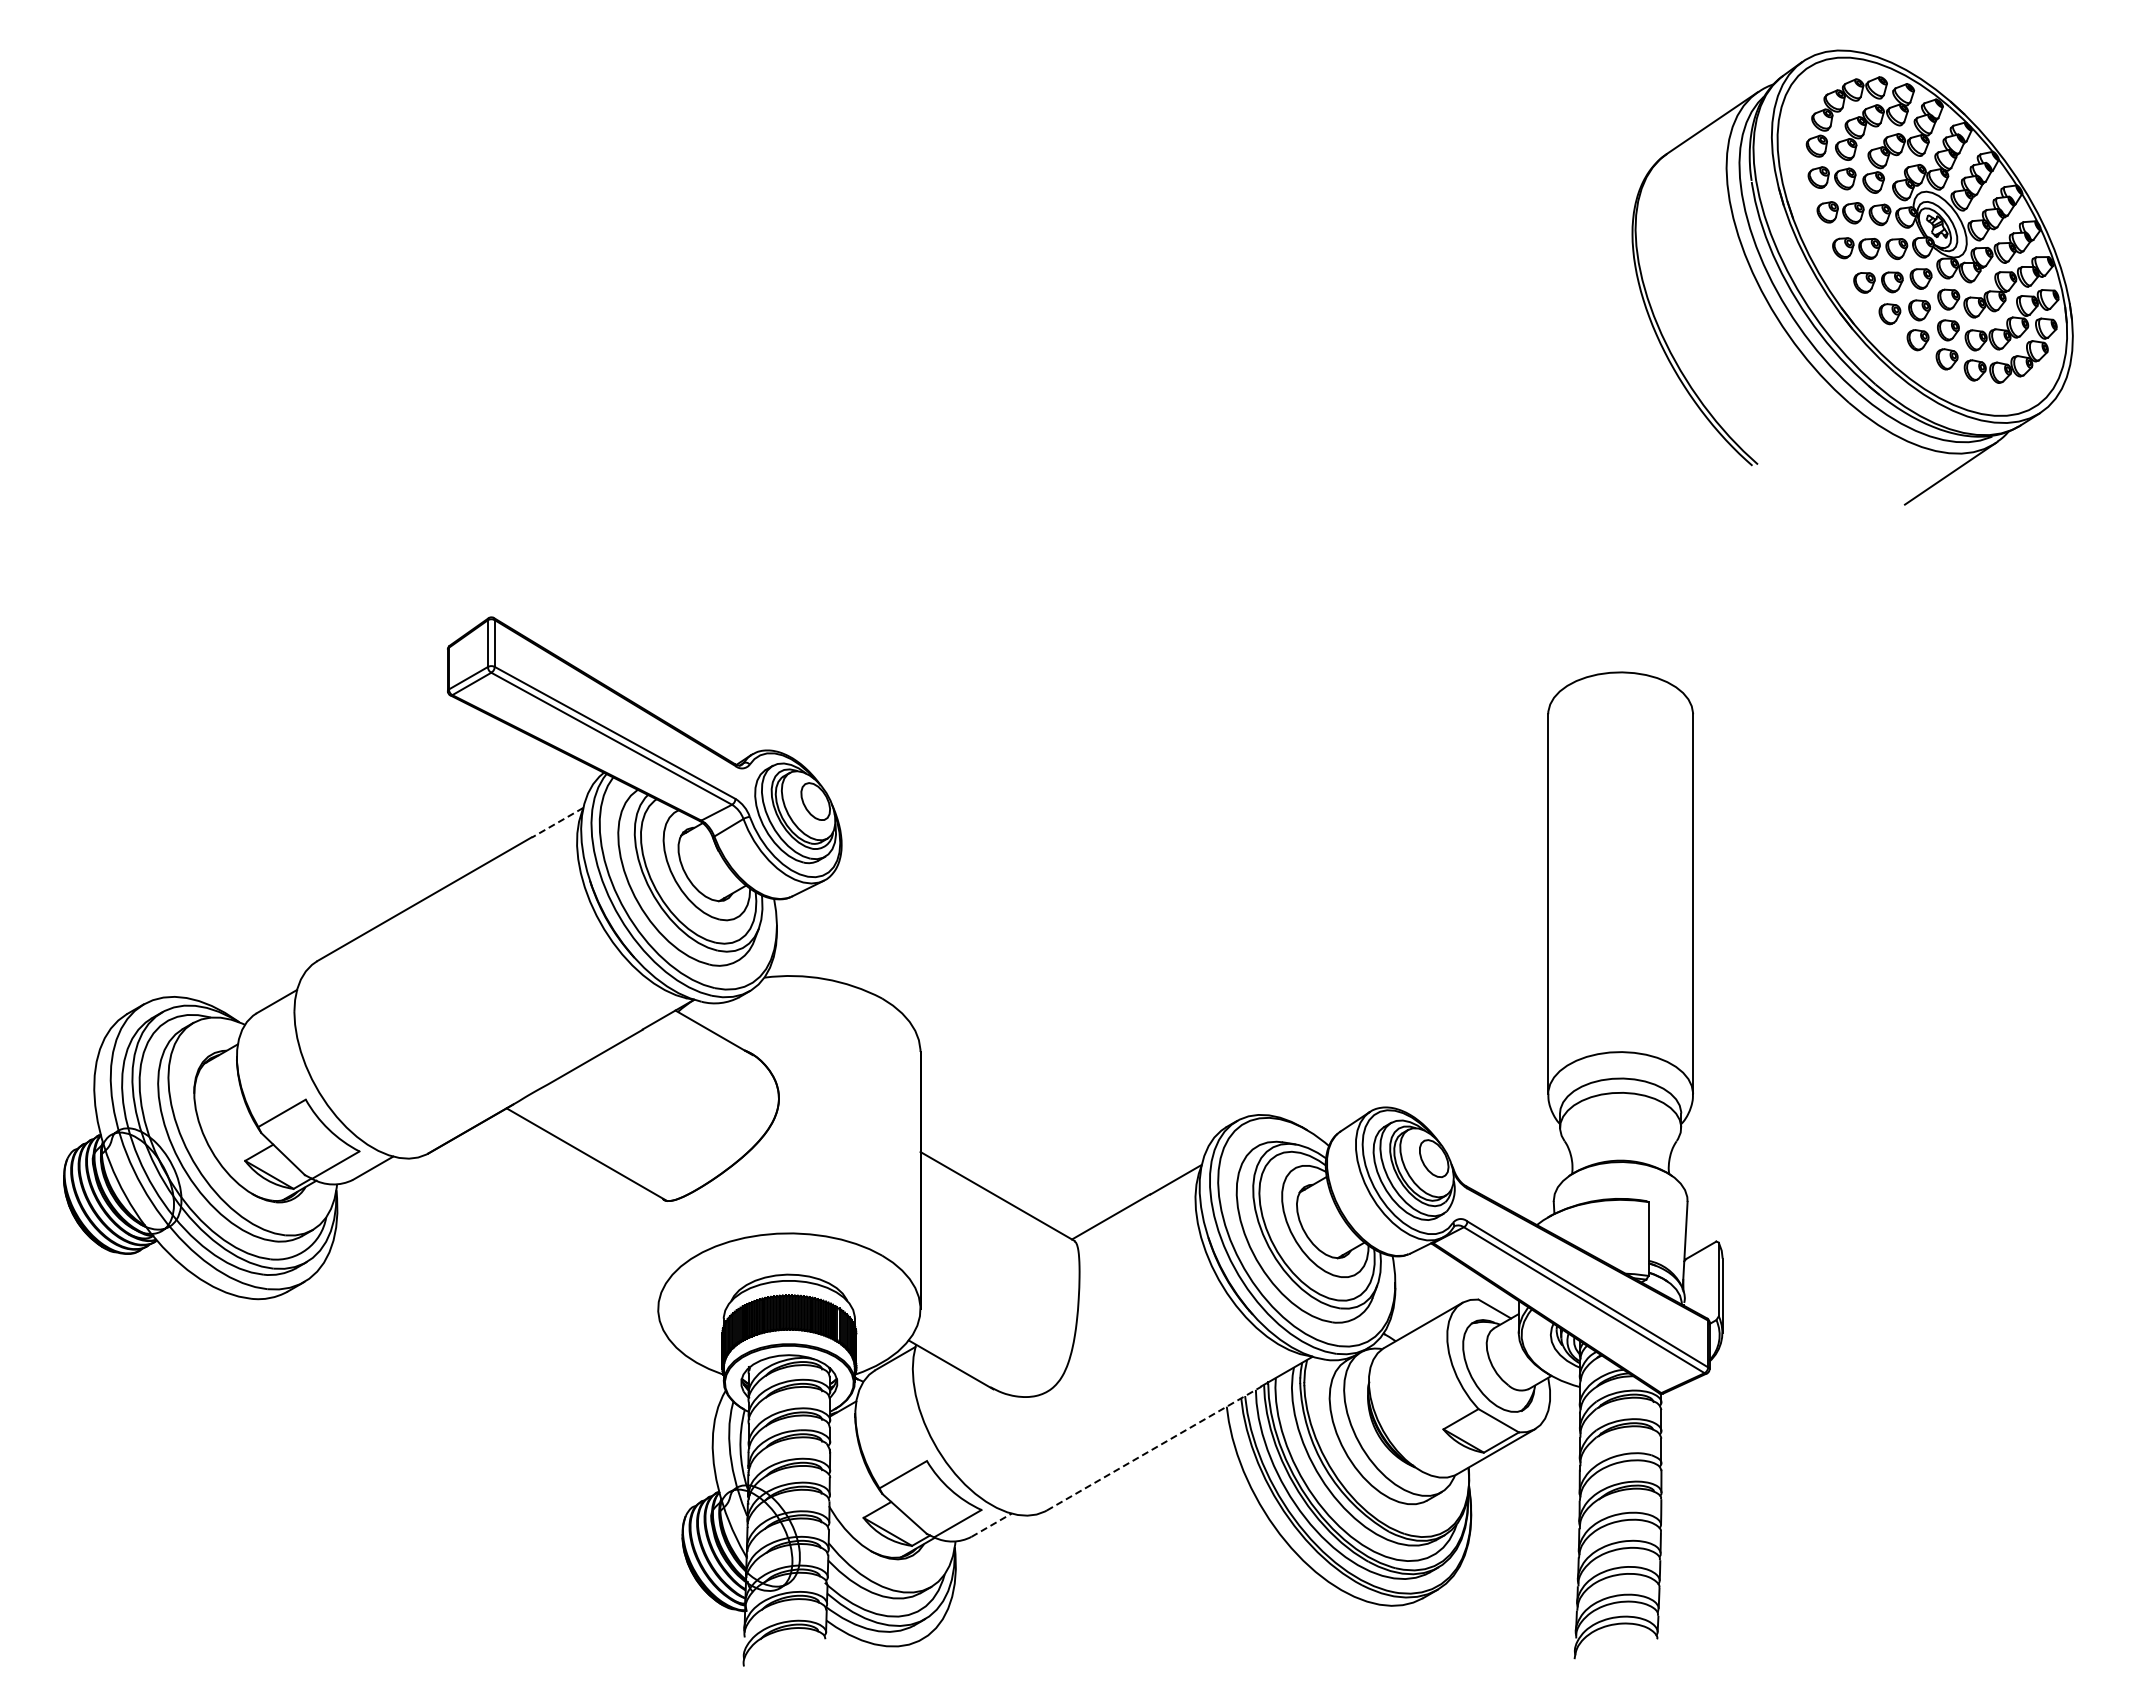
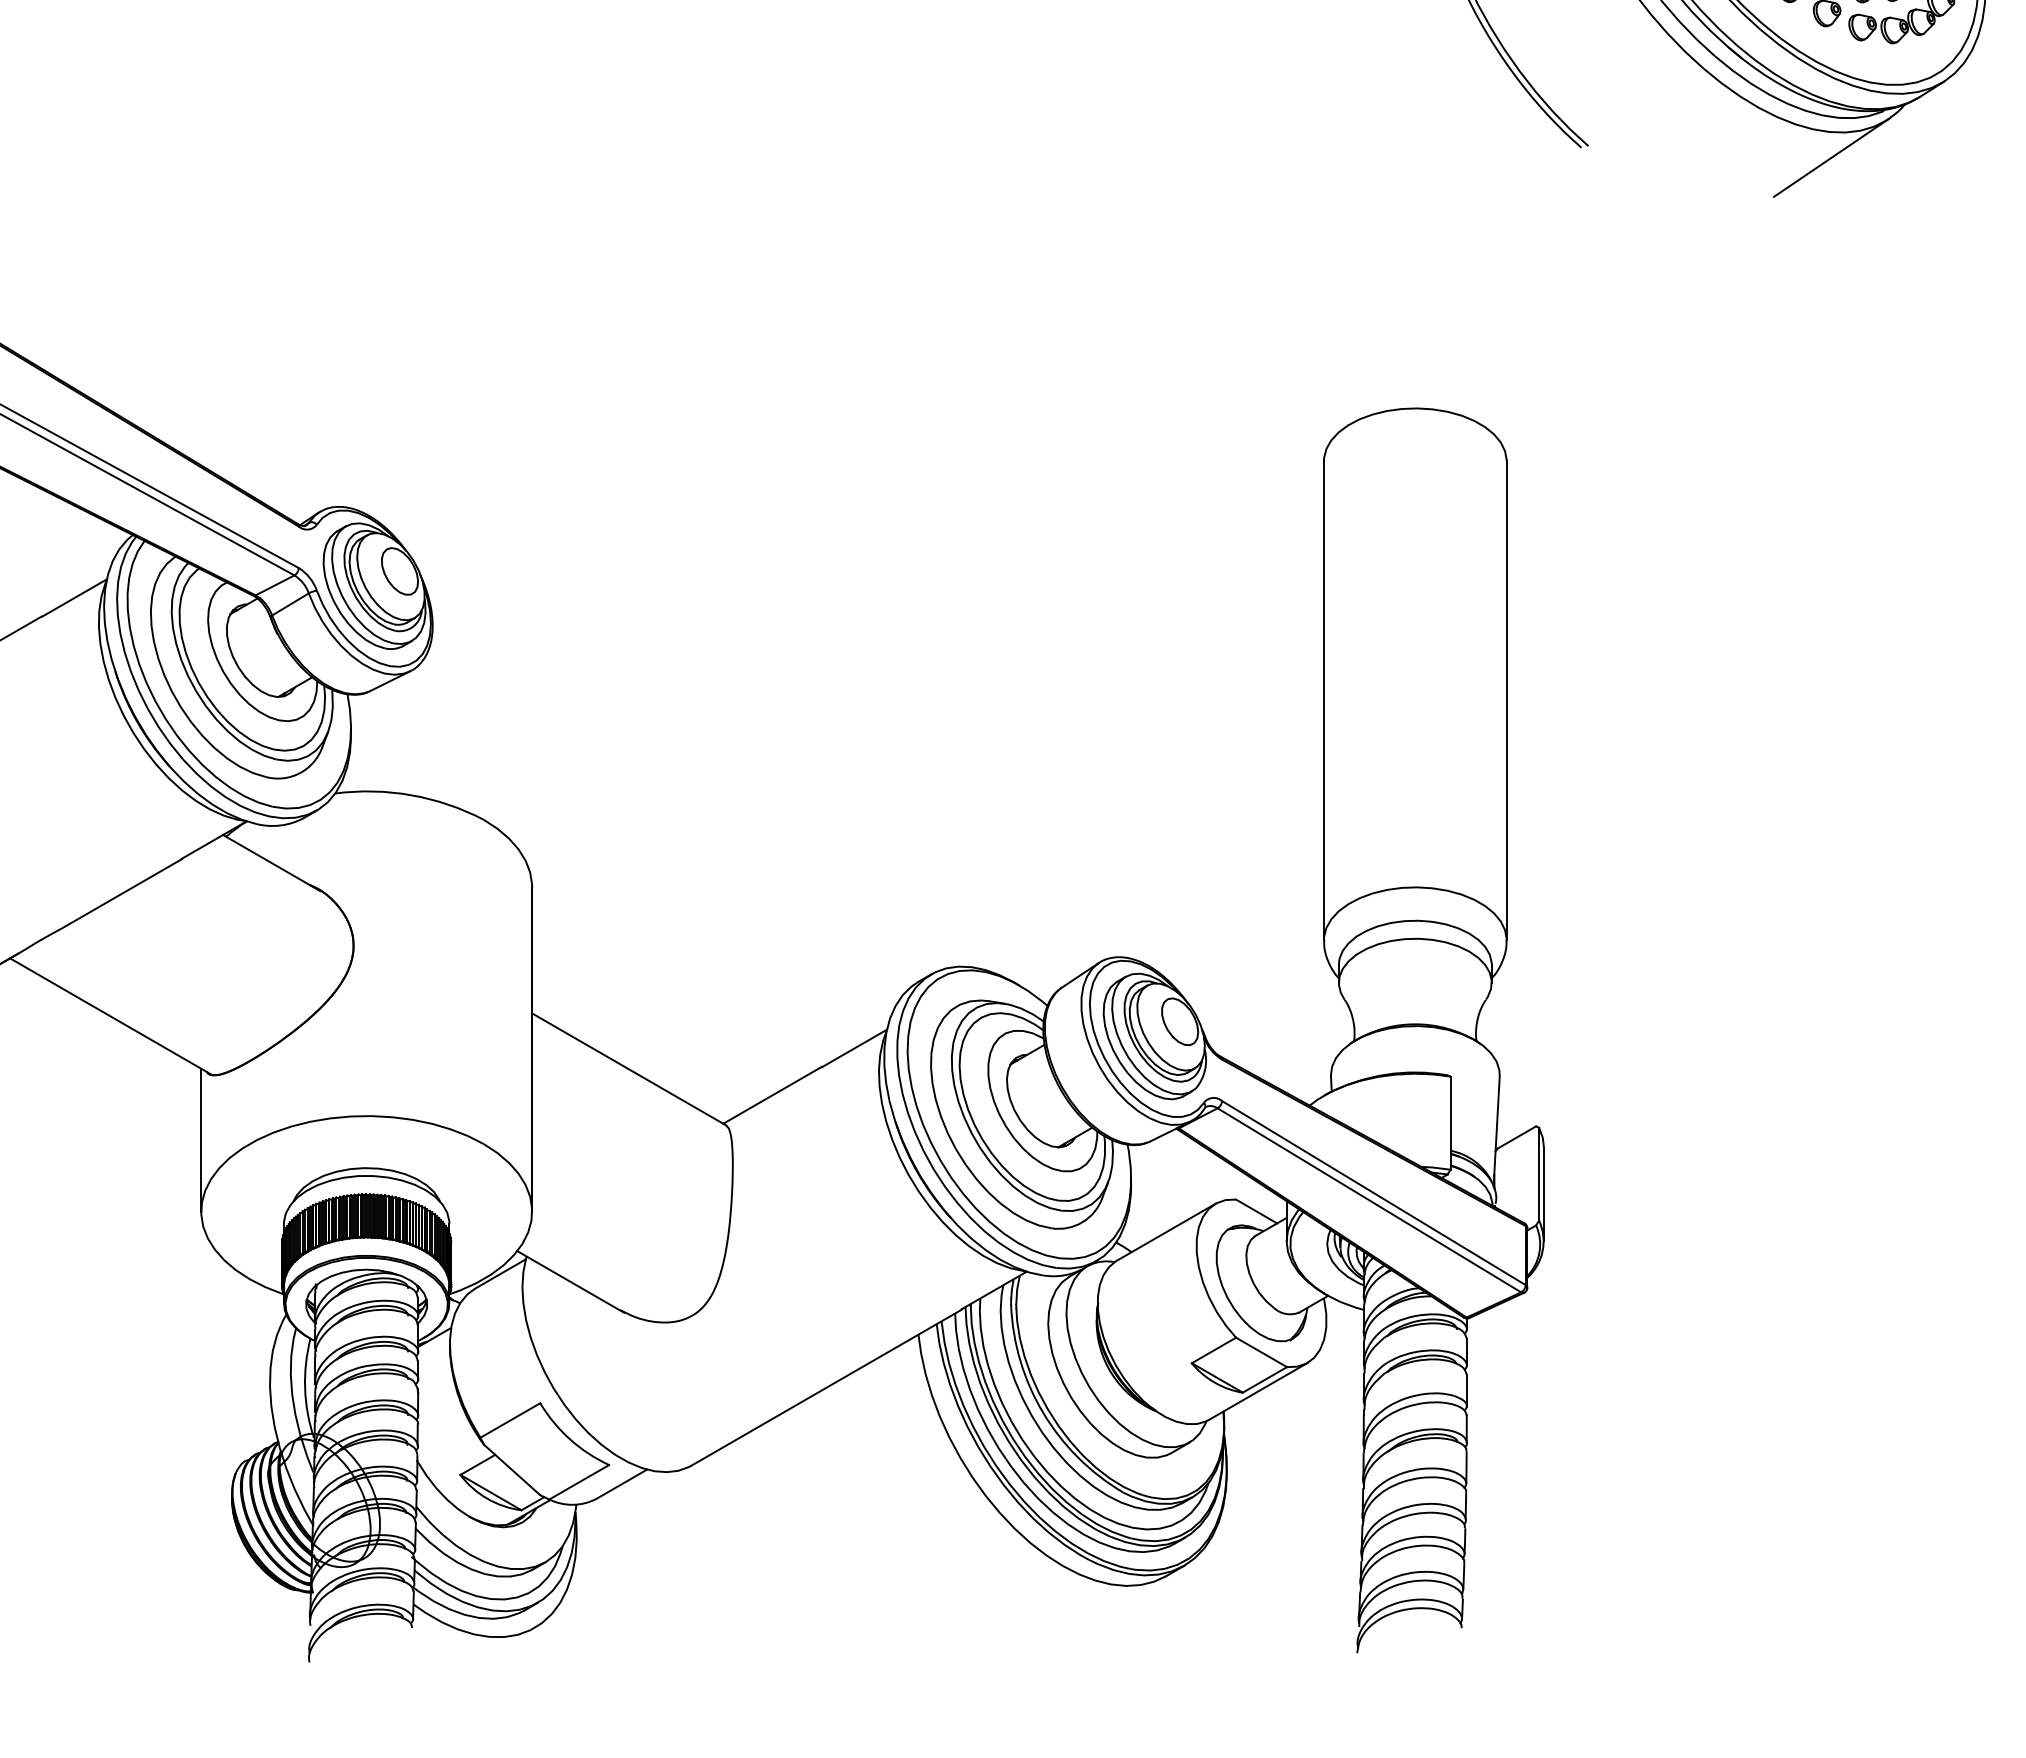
line: (557, 822) -> (74, 597), dashed -> solid
line: (658, 1252) -> (201, 1140), added
line: (1154, 1448) -> (827, 1387), dashed -> solid
line: (991, 1525) -> (621, 1484), dashed -> solid

